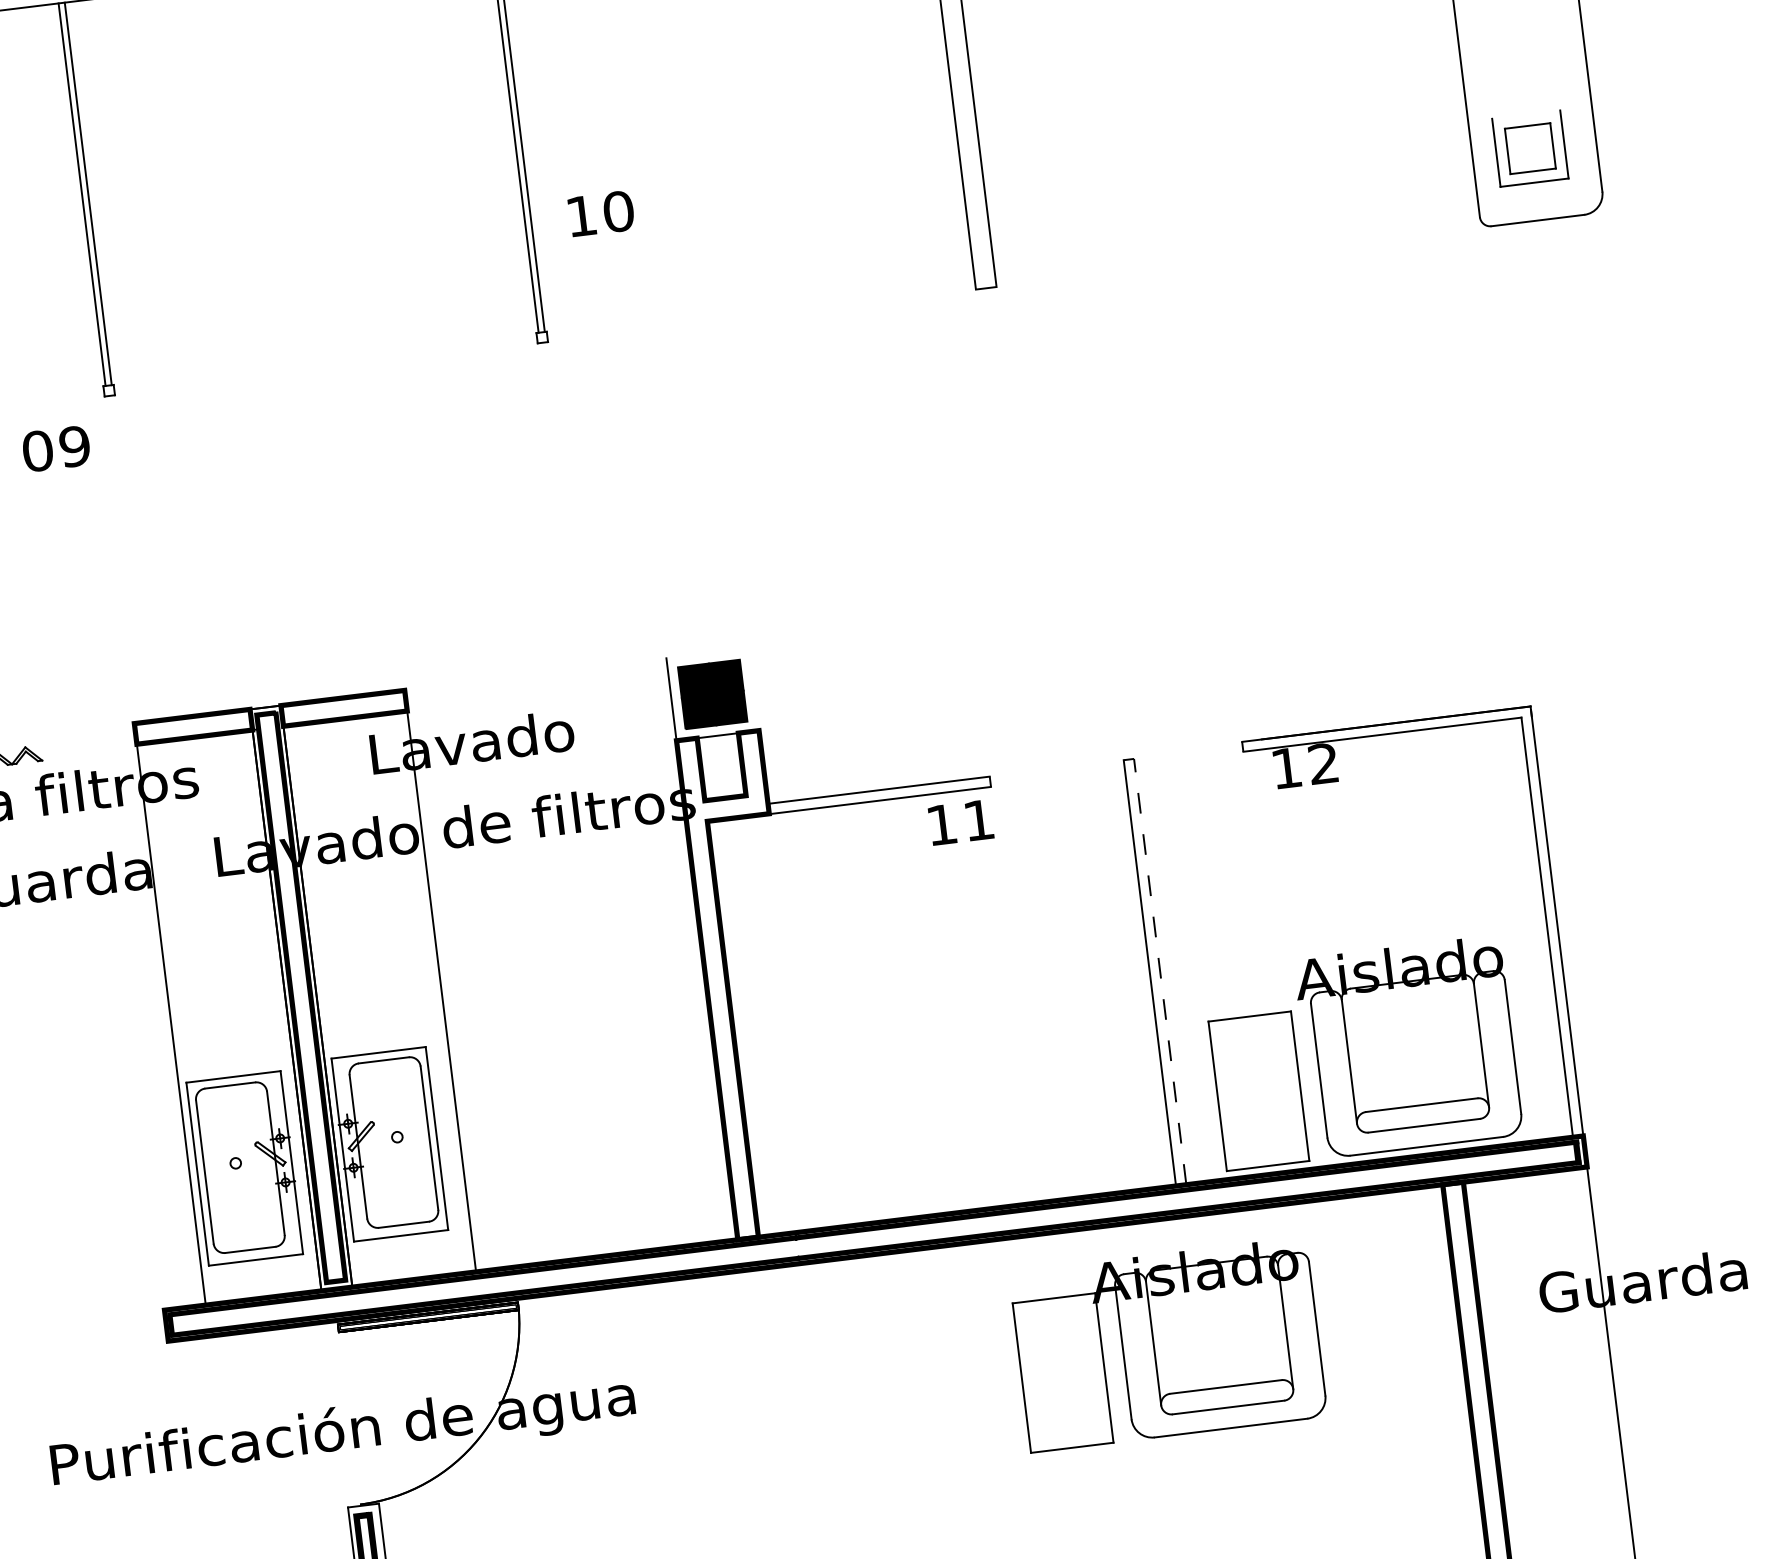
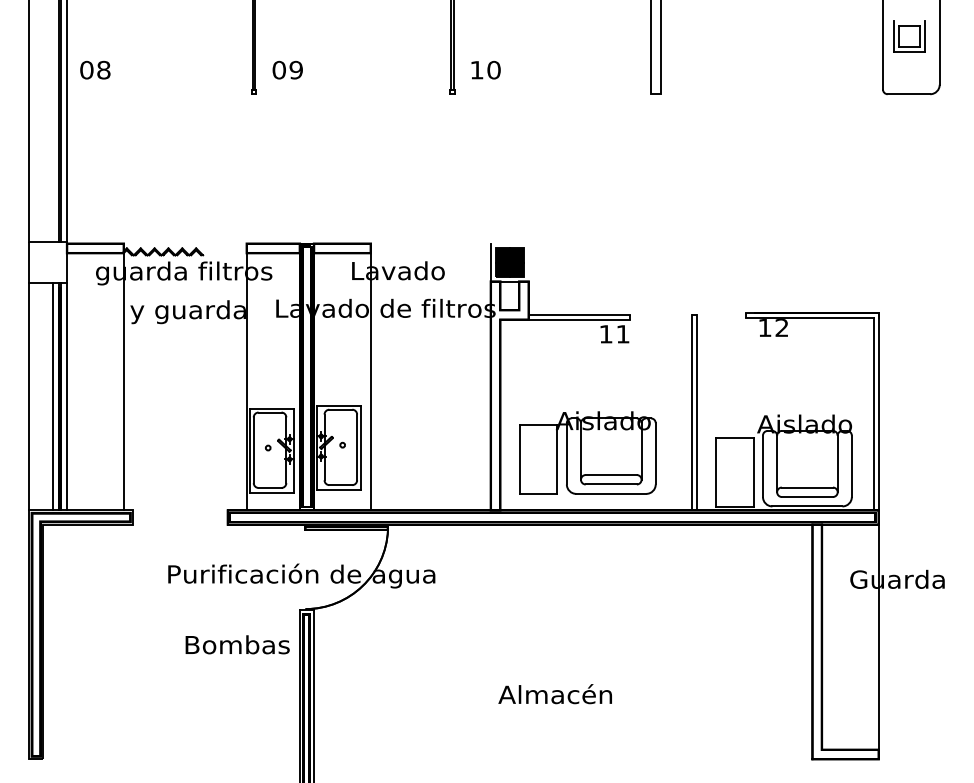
part: (1530, 149) -> (909, 36), moved
text: (600, 214) -> (485, 70), moved
text: (55, 447) -> (287, 69), moved
line: (1159, 971) -> (696, 412), dashed -> solid
part: (1168, 1344) -> (587, 452), moved

